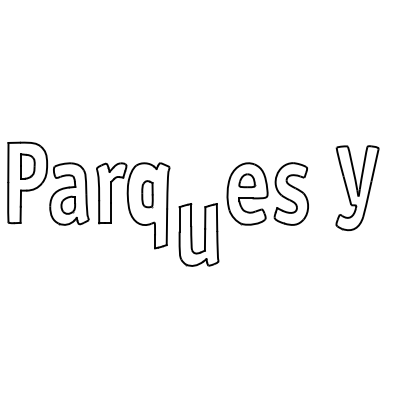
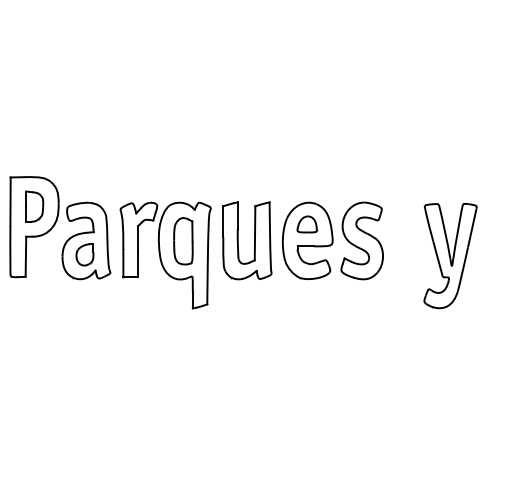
part: (357, 188) -> (450, 256), moved
part: (147, 193) -> (183, 240), size x1.43
part: (198, 234) -> (246, 240), moved

